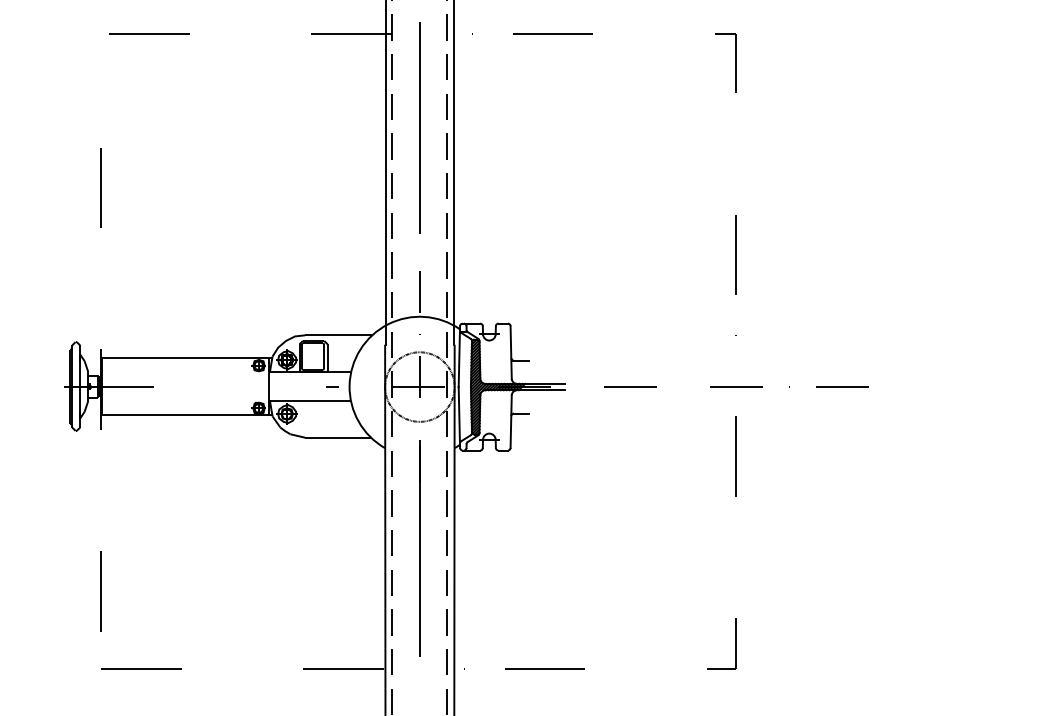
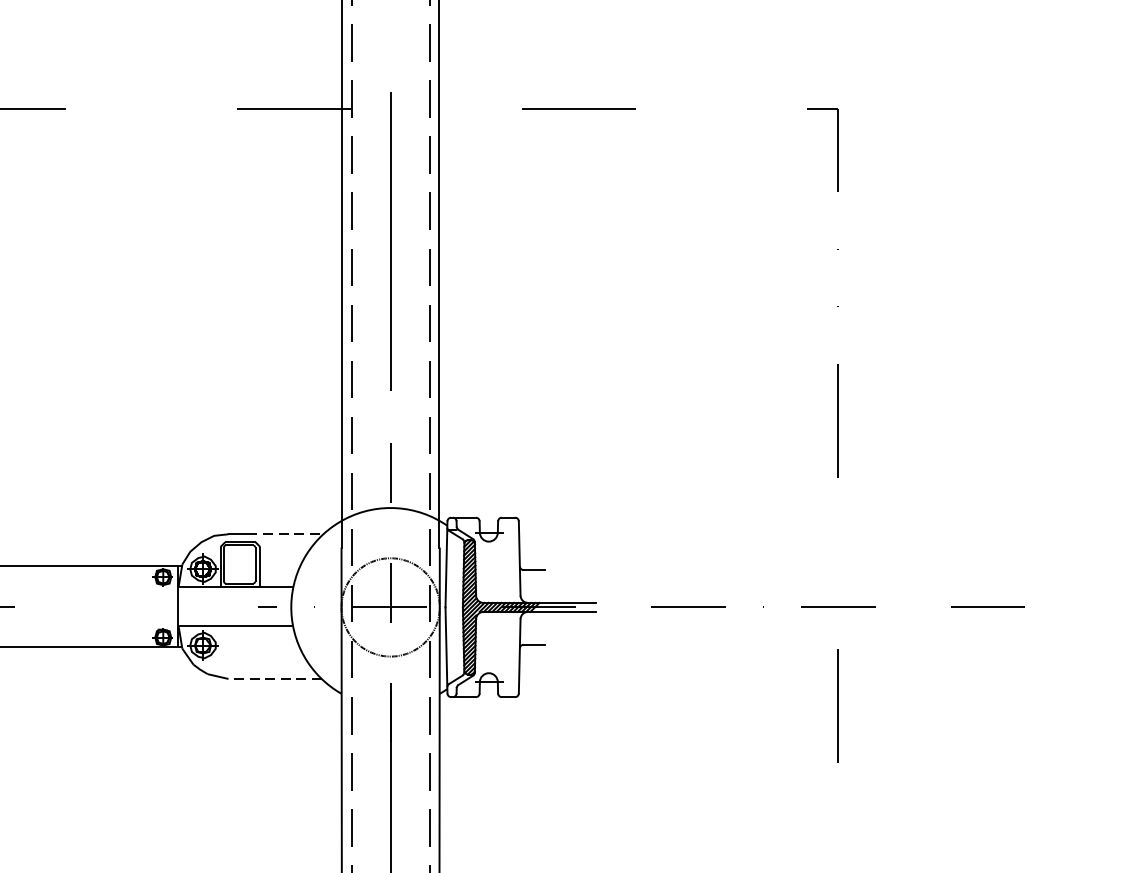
line: (345, 335) -> (285, 534), solid -> dashed
line: (338, 437) -> (275, 678), solid -> dashed

